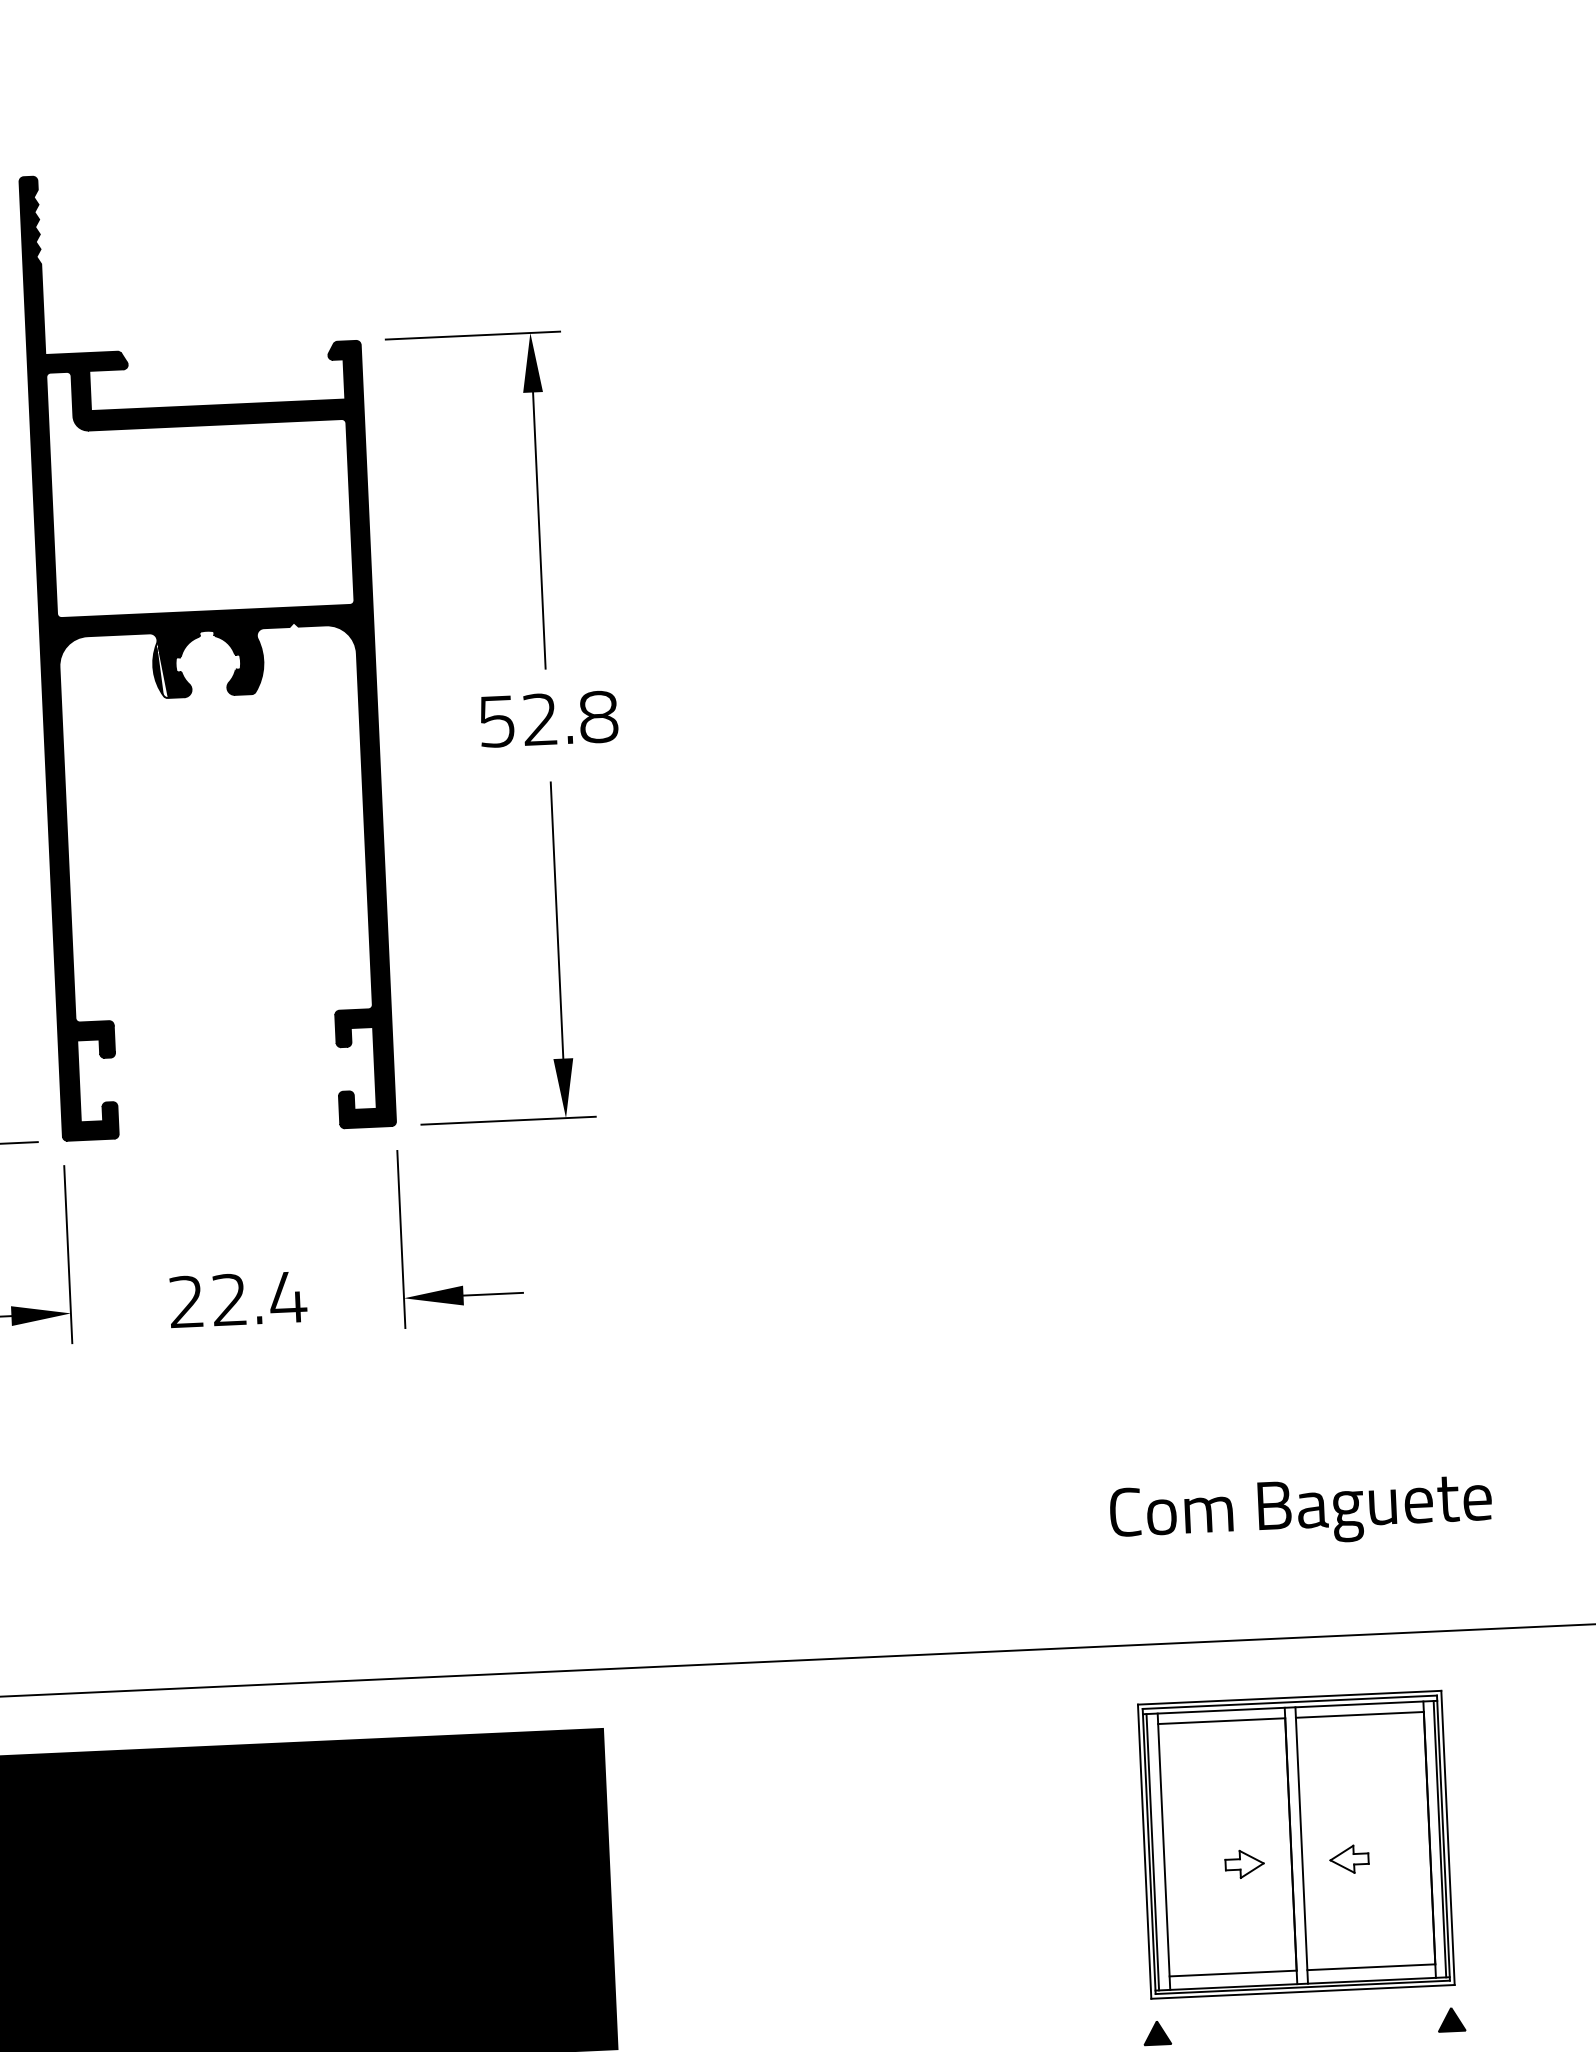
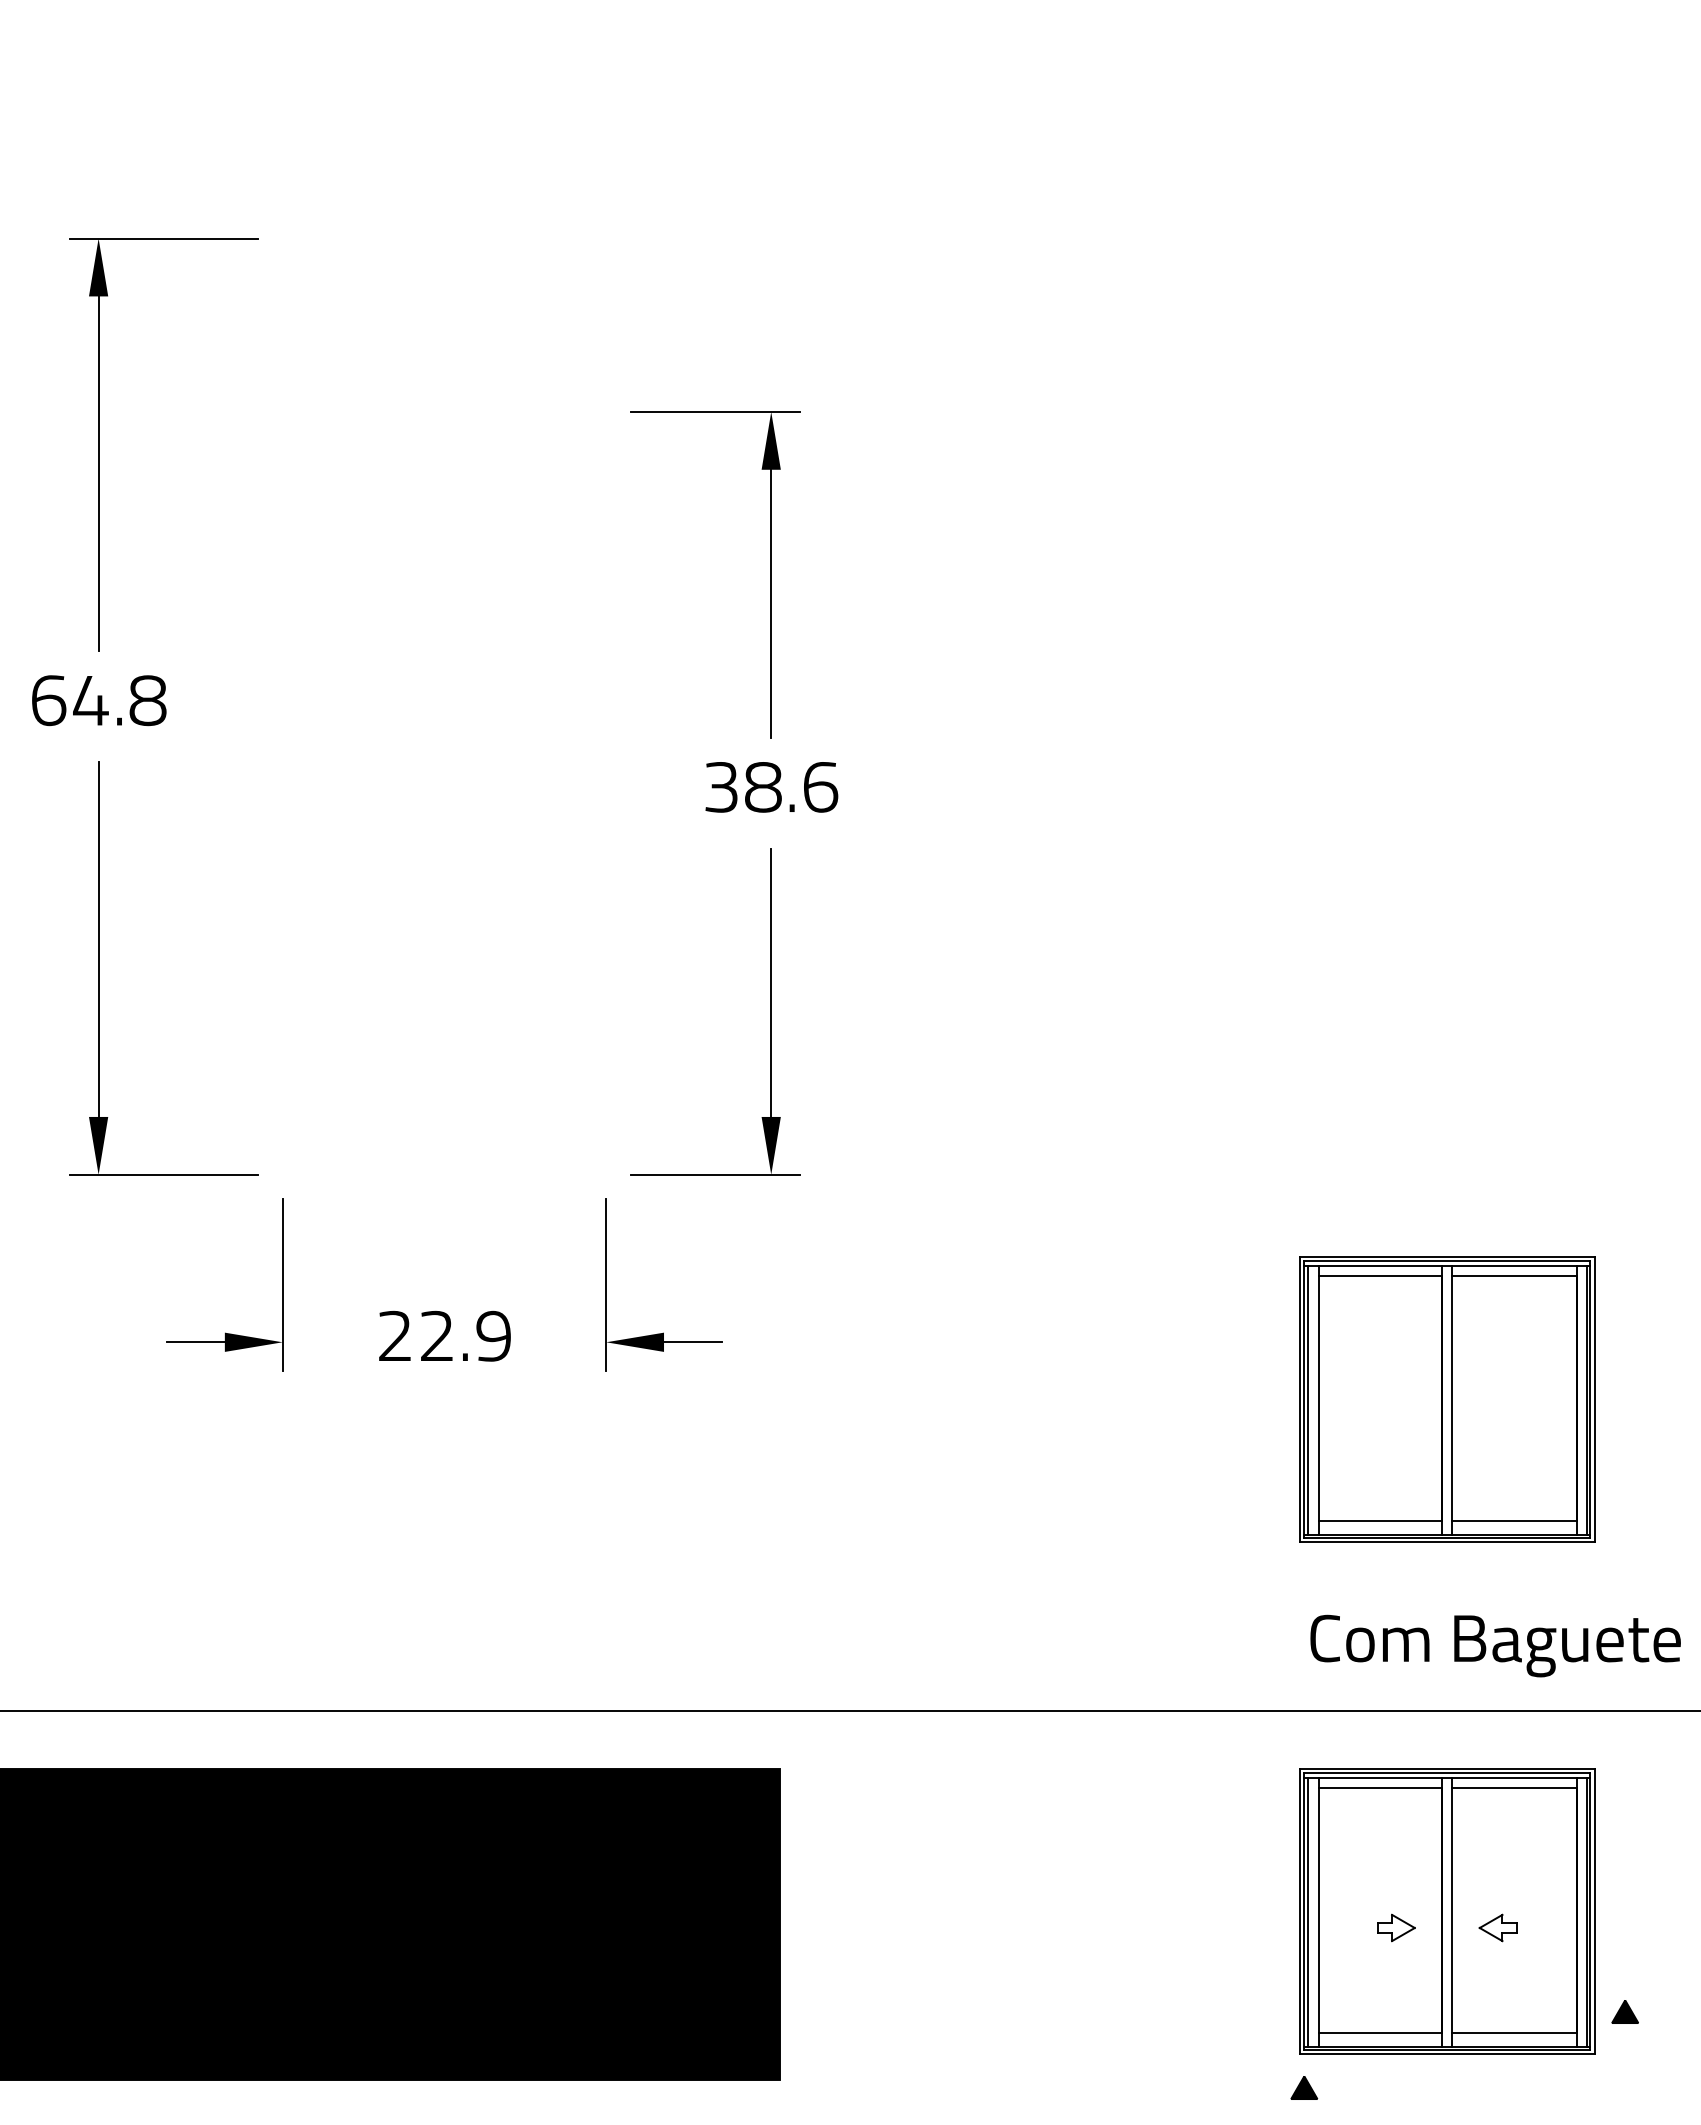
part: (199, 637) -> (437, 692), removed
text: (549, 719) -> (772, 787), 52.8 -> 38.6
text: (288, 1296) -> (494, 1335), 22.4 -> 22.9
part: (1272, 1317) -> (1447, 1399), added
text: (1301, 1511) -> (1495, 1645), moved
part: (1450, 2019) -> (1624, 2011), moved

